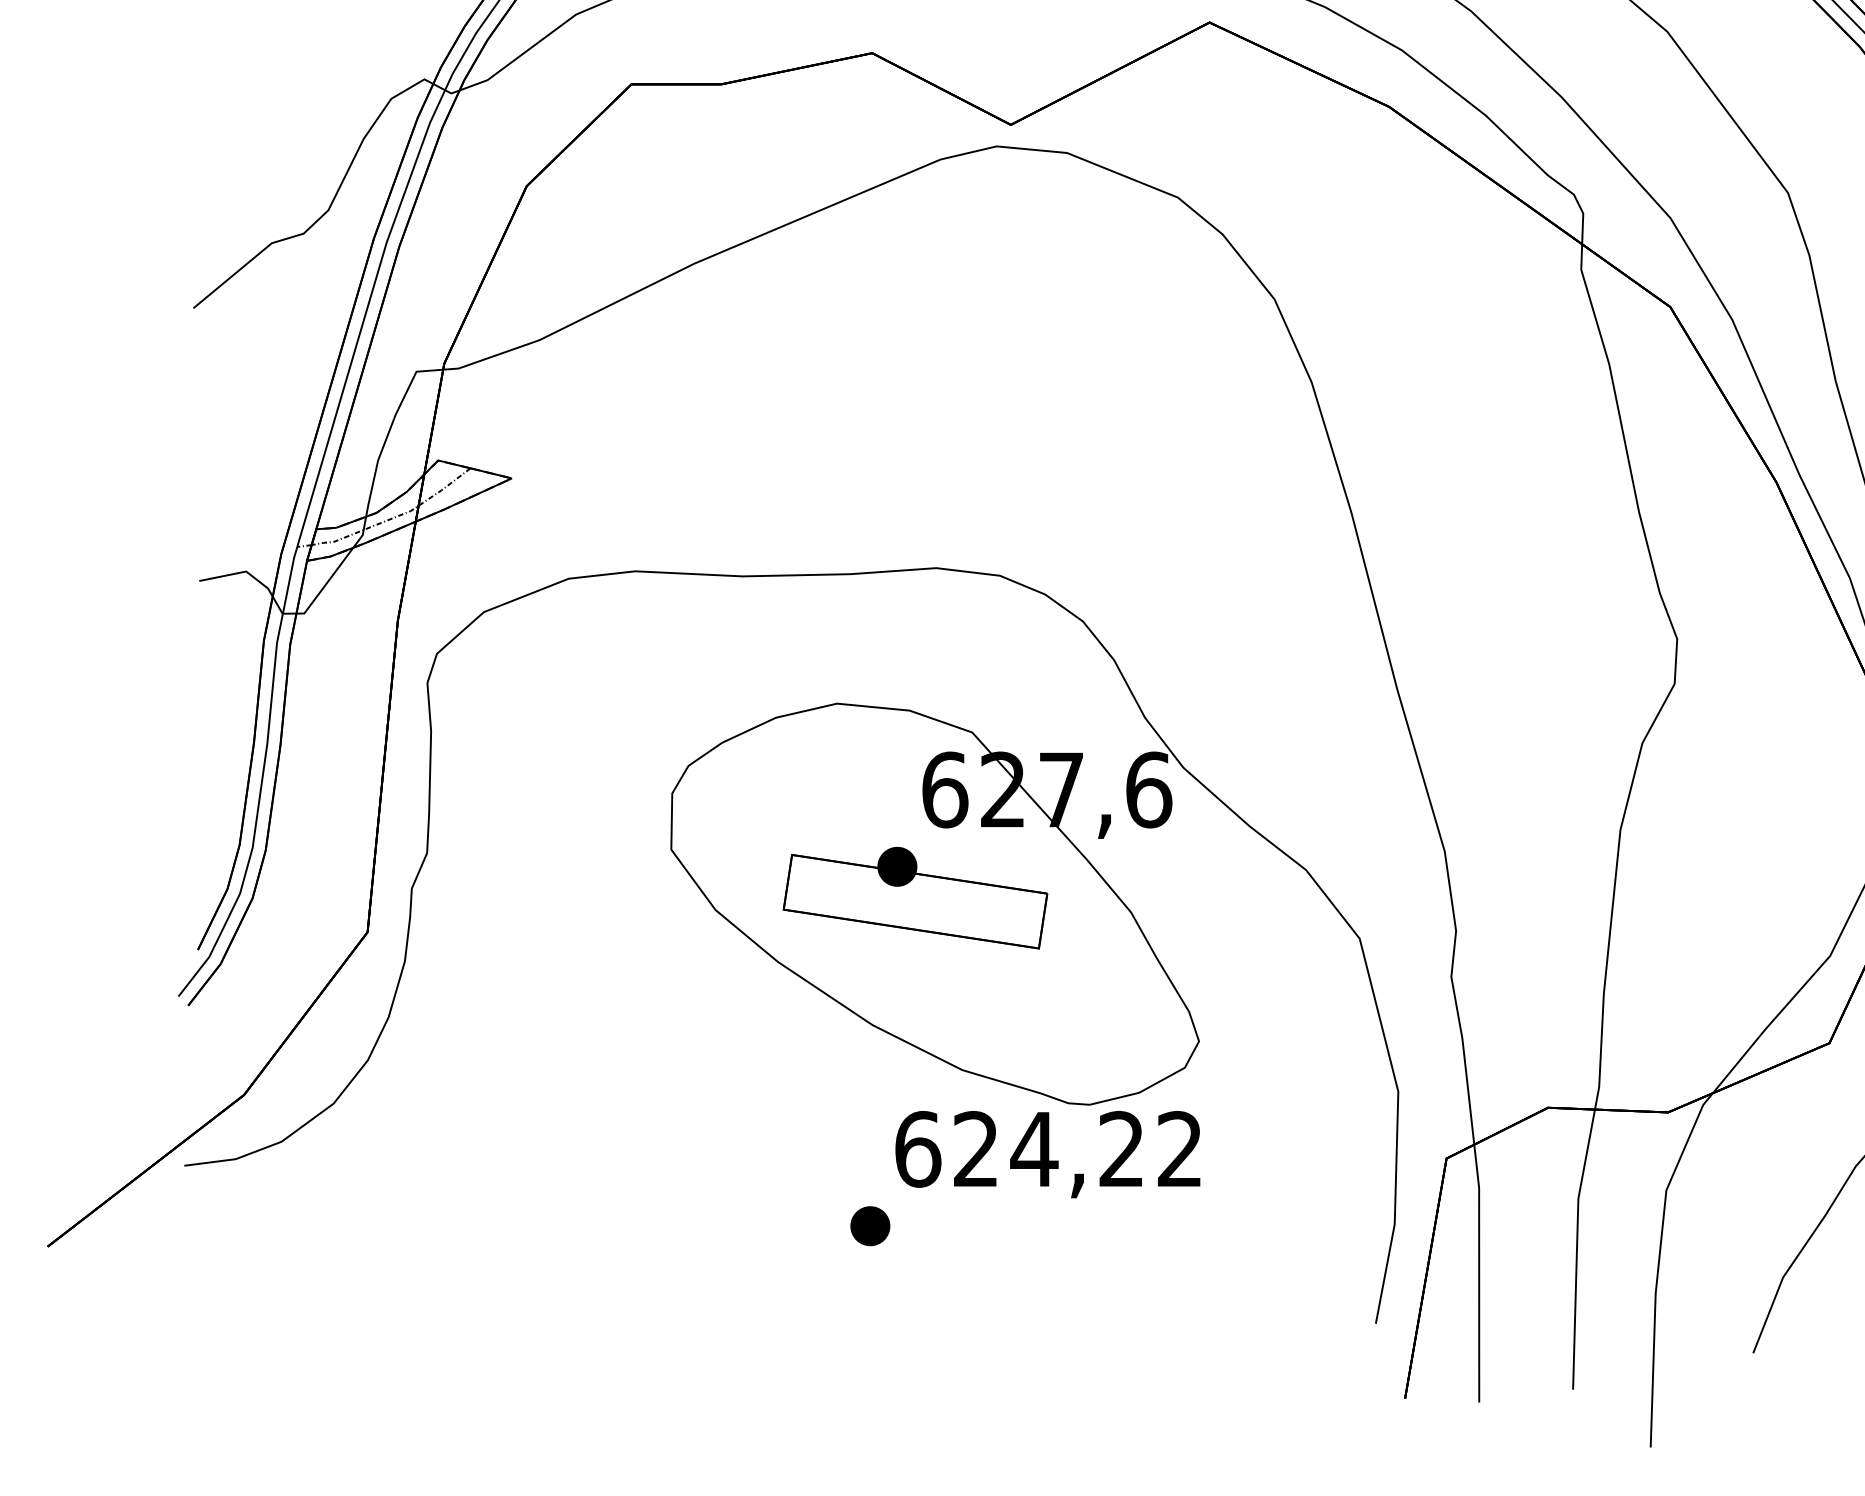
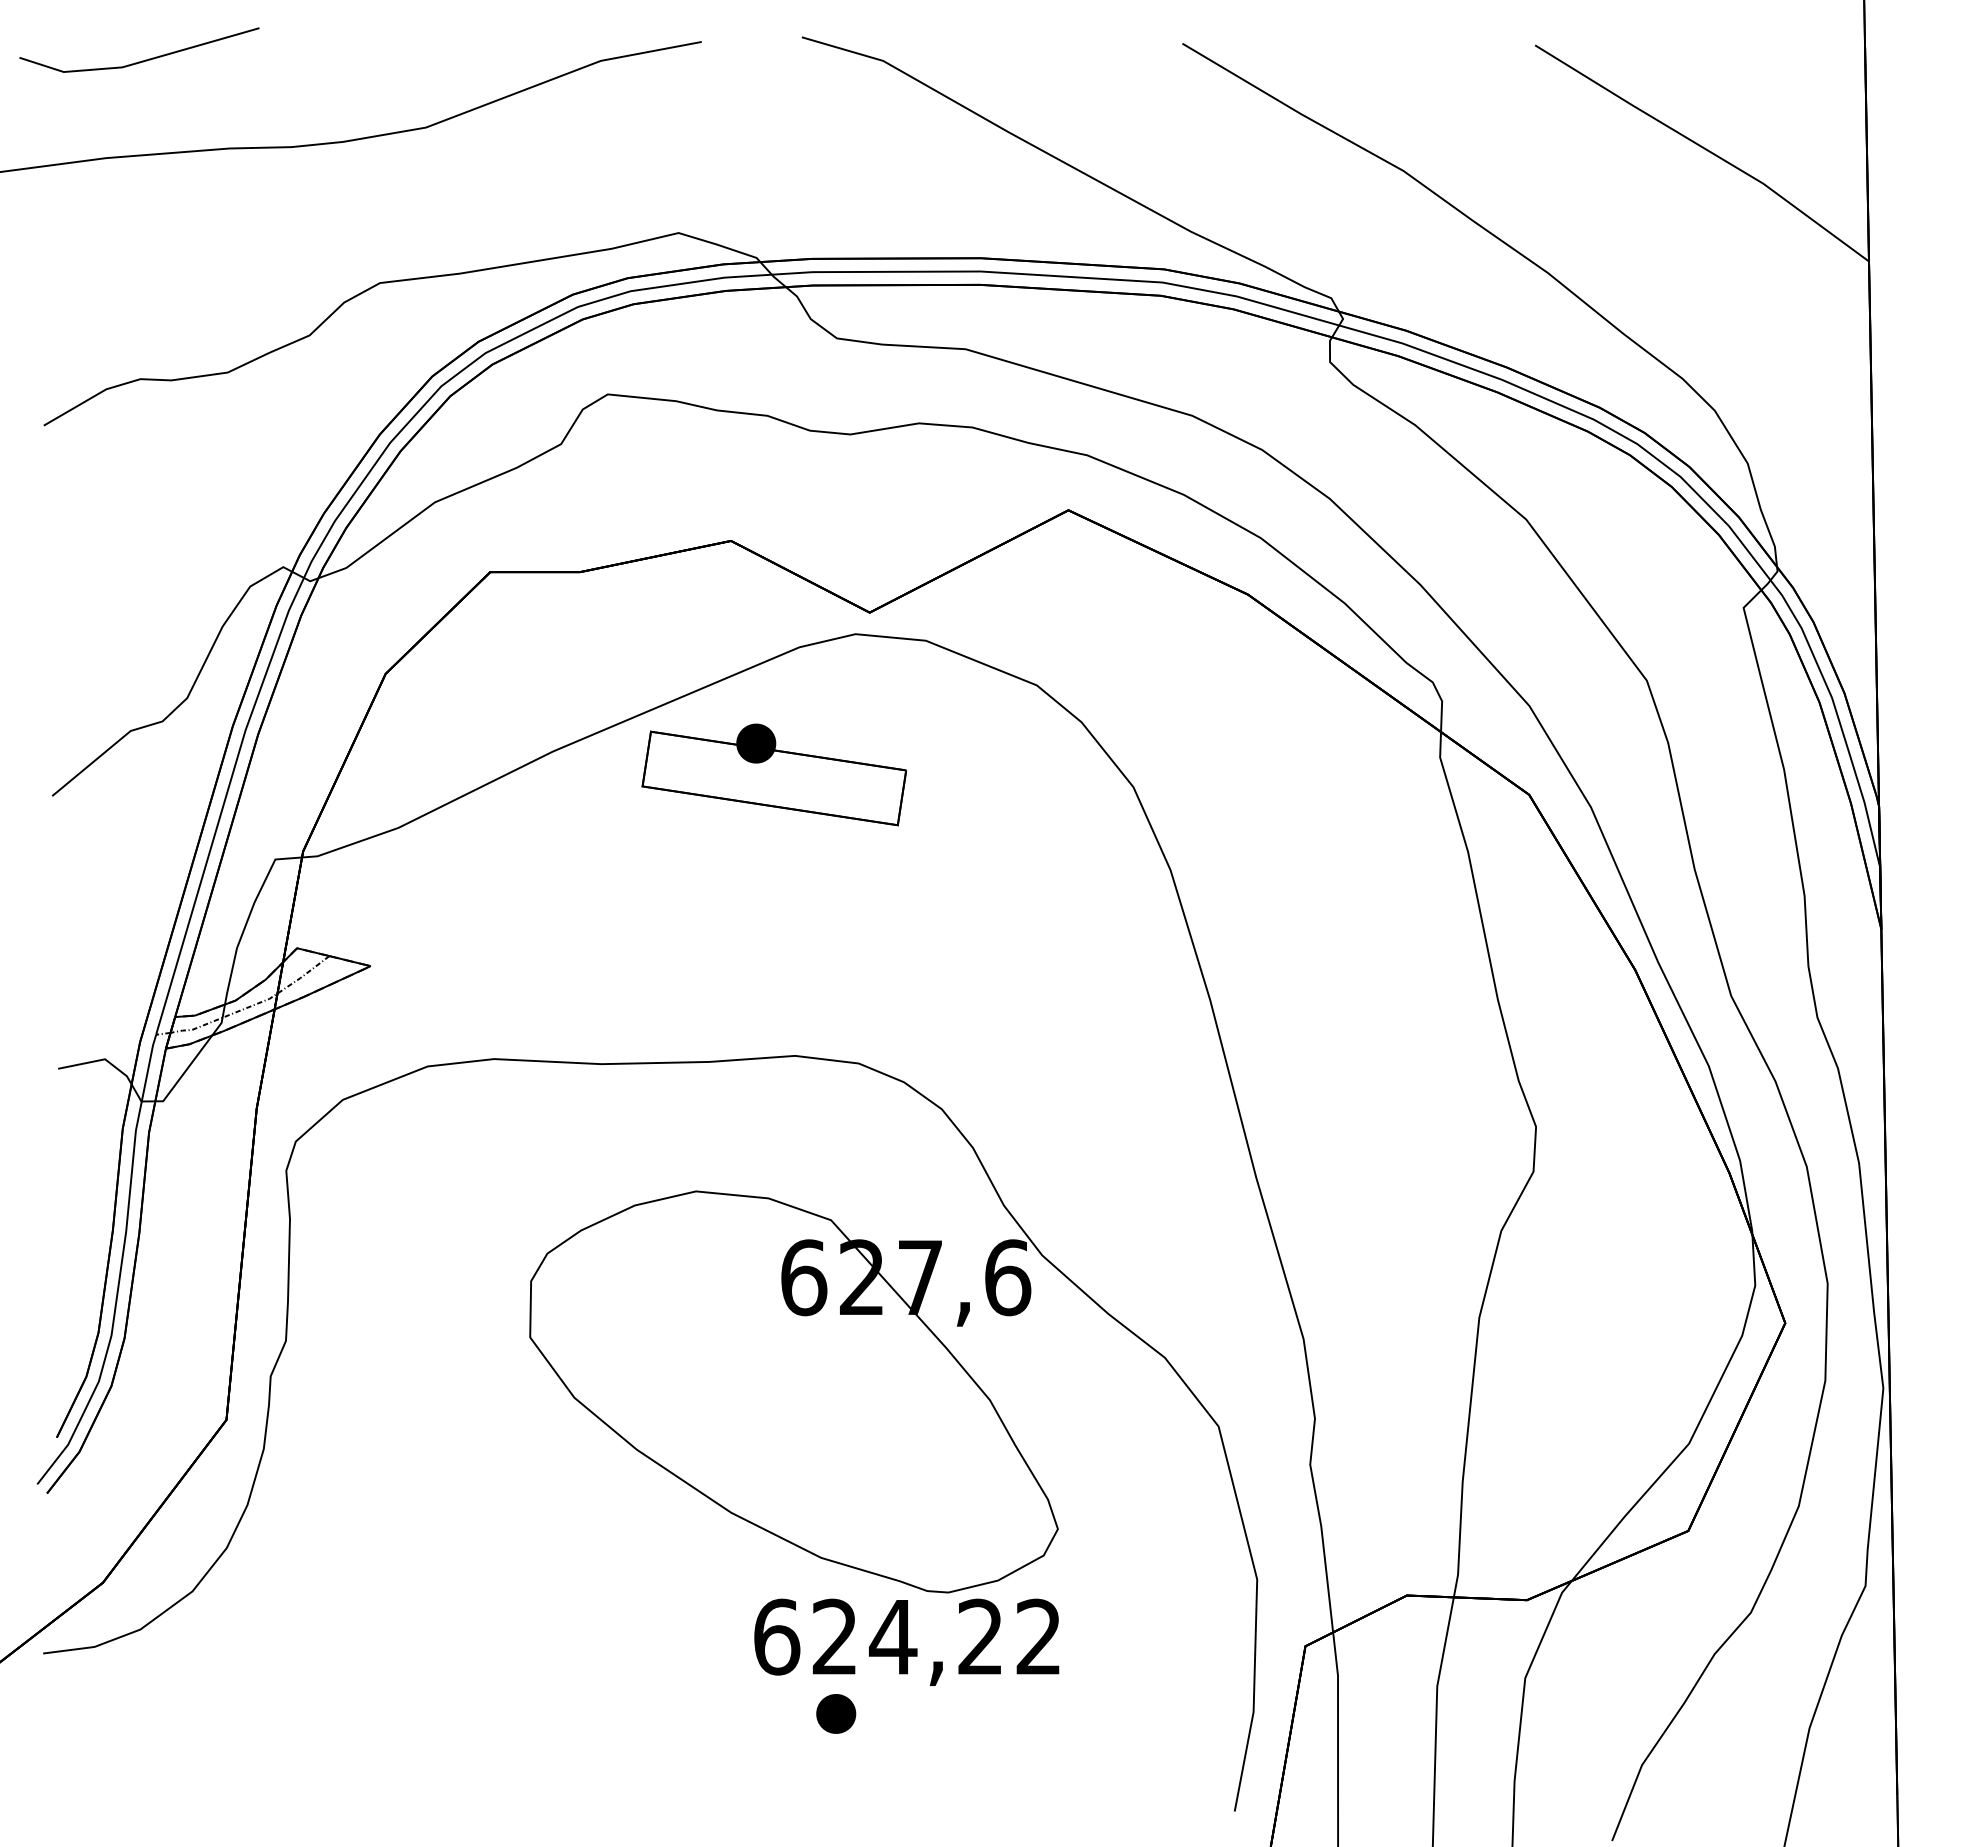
part: (915, 897) -> (774, 774), moved
part: (870, 1225) -> (836, 1713), moved

